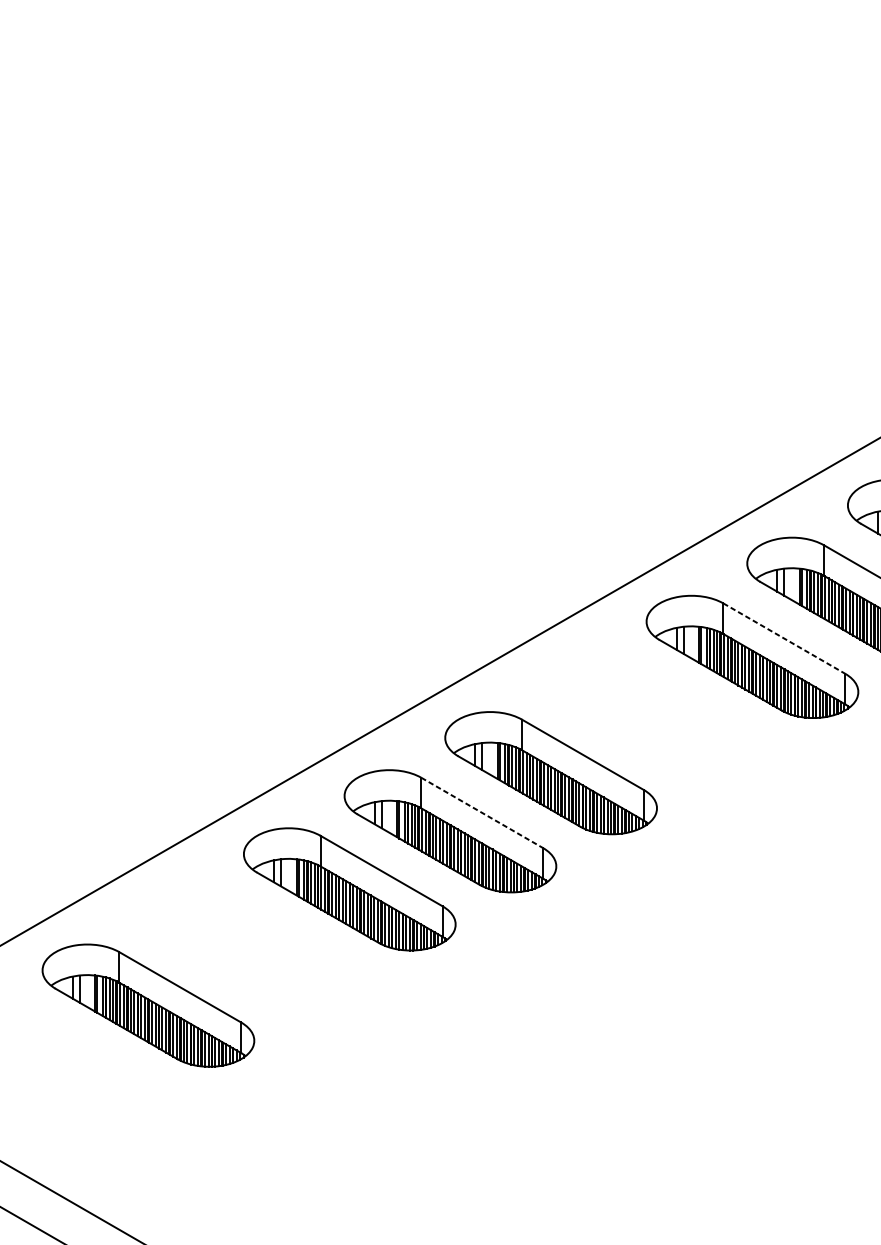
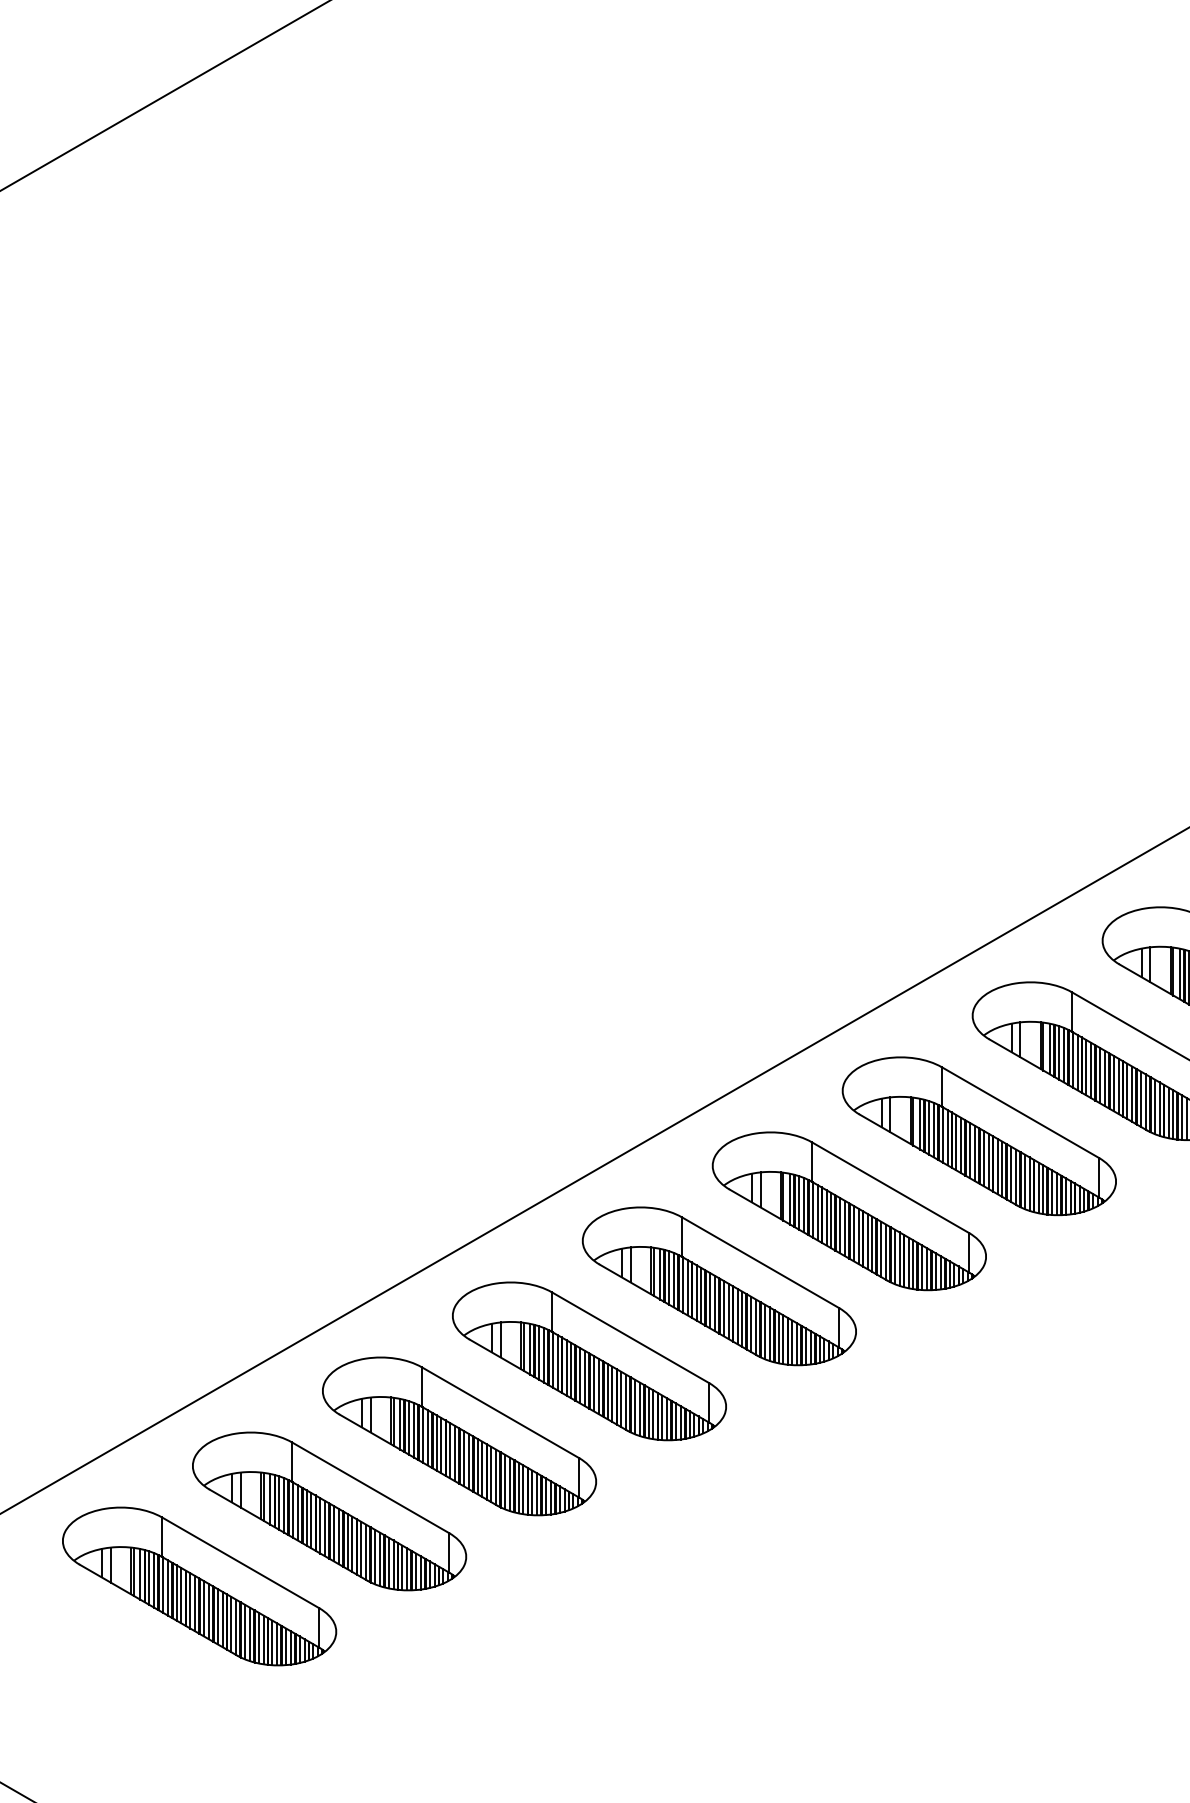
line: (784, 638) -> (1020, 1112), dashed -> solid
part: (651, 715) -> (848, 1211), added
line: (482, 812) -> (630, 1337), dashed -> solid
part: (249, 947) -> (329, 1511), added

